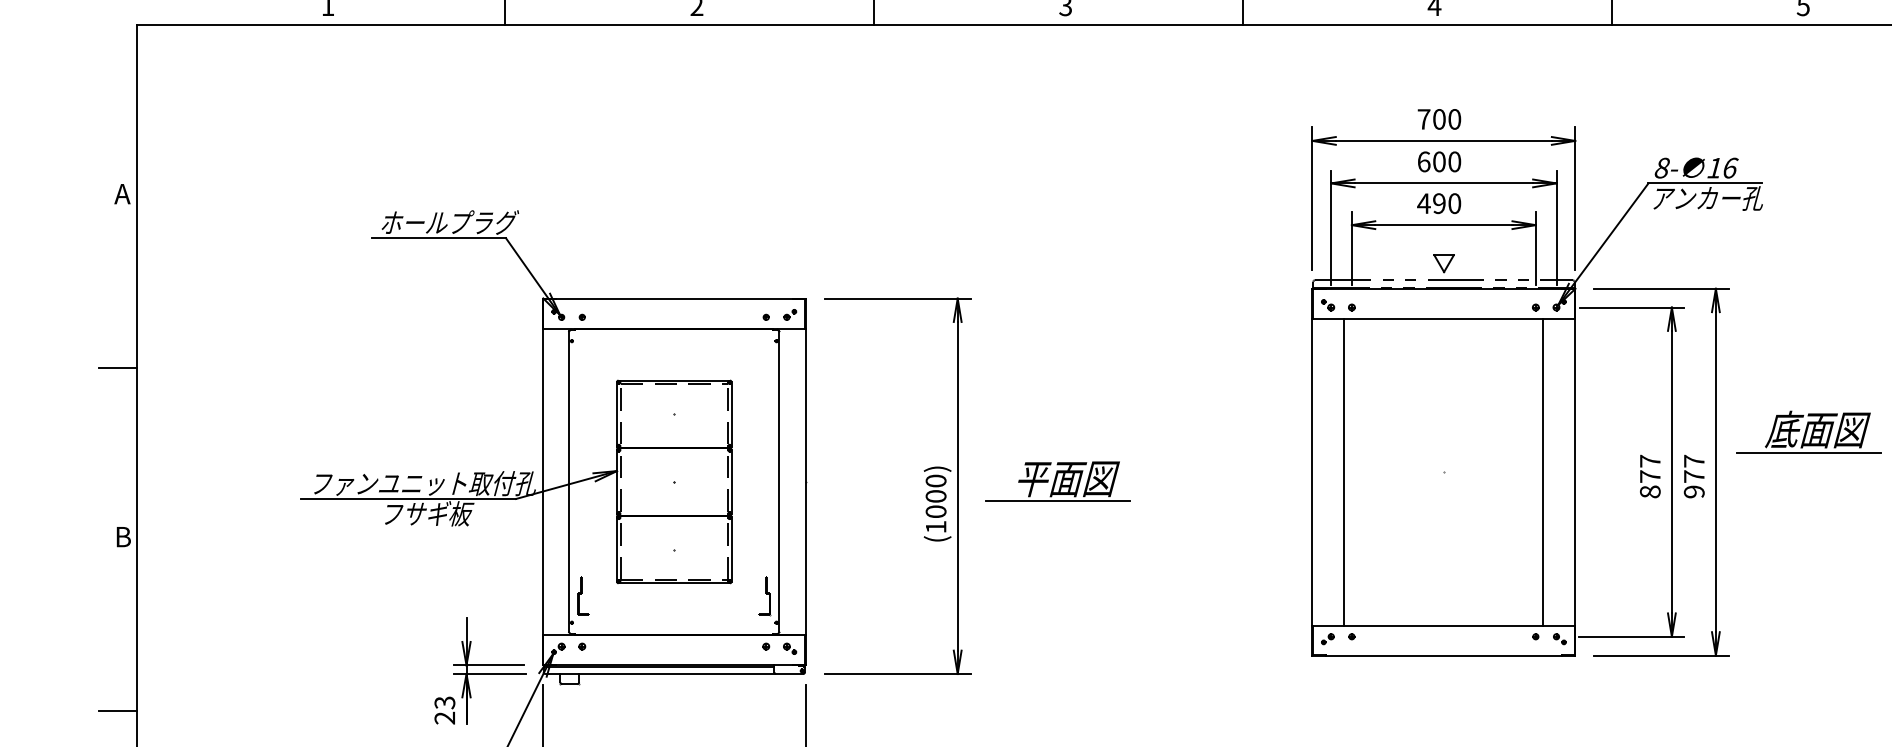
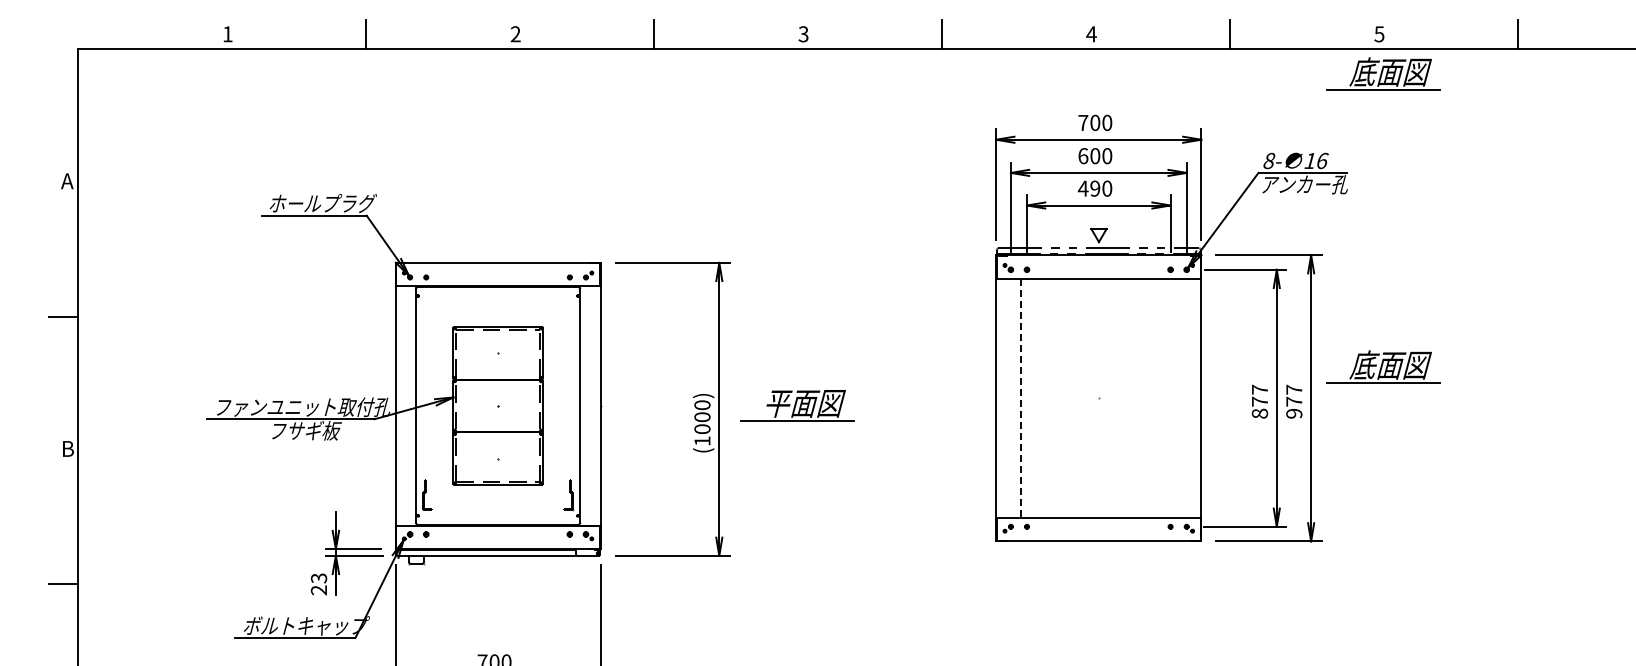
part: (1808, 56) -> (1383, 73), added
line: (1344, 472) -> (1021, 398), solid -> dashed
line: (1543, 472) -> (1176, 398), removed

